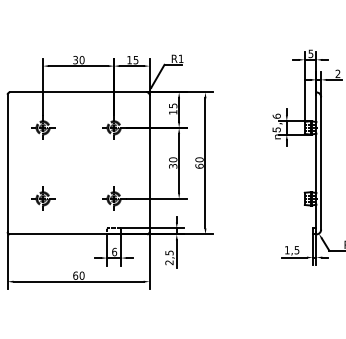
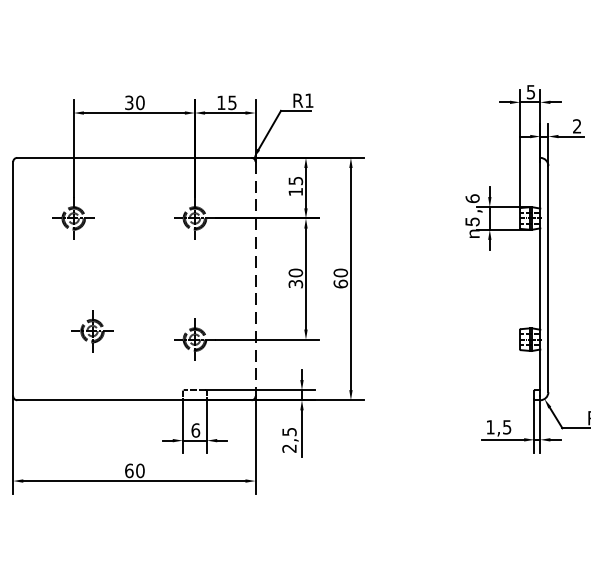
line: (149, 163) -> (255, 279), solid -> dashed
part: (43, 198) -> (93, 330), moved

